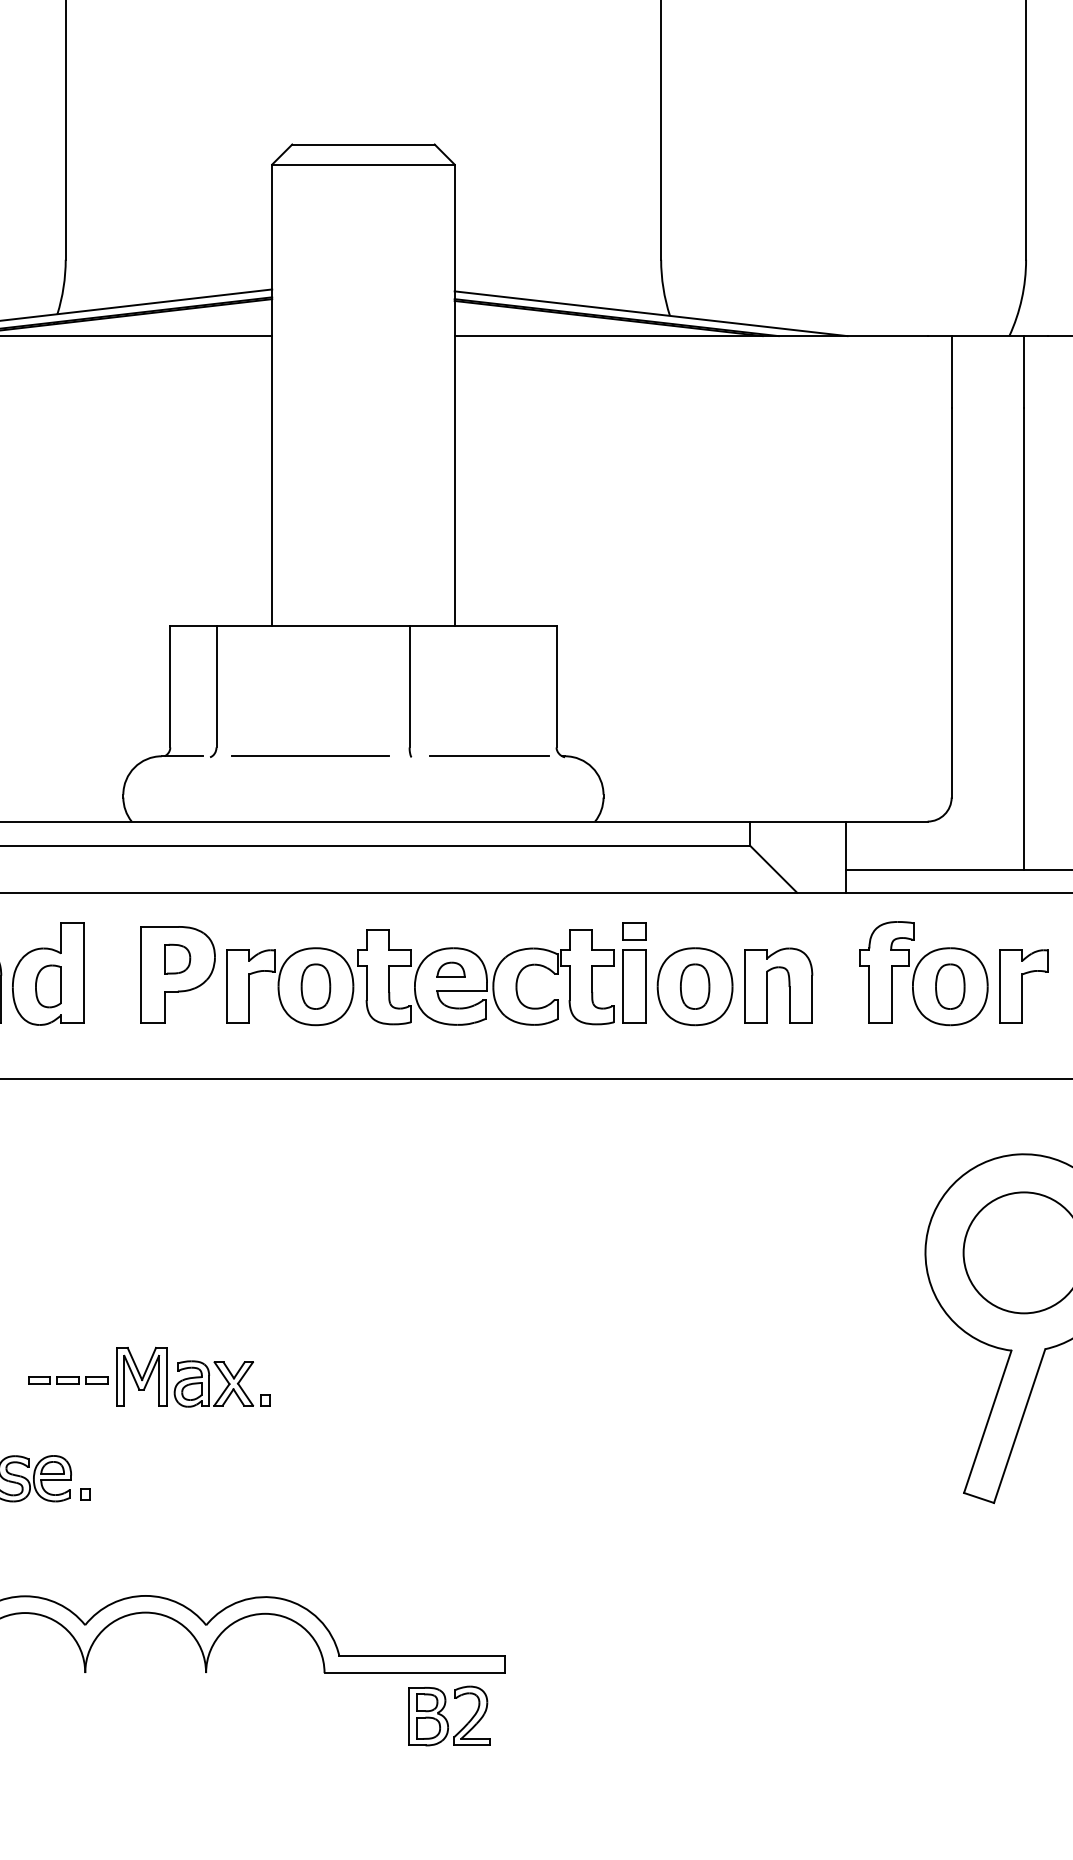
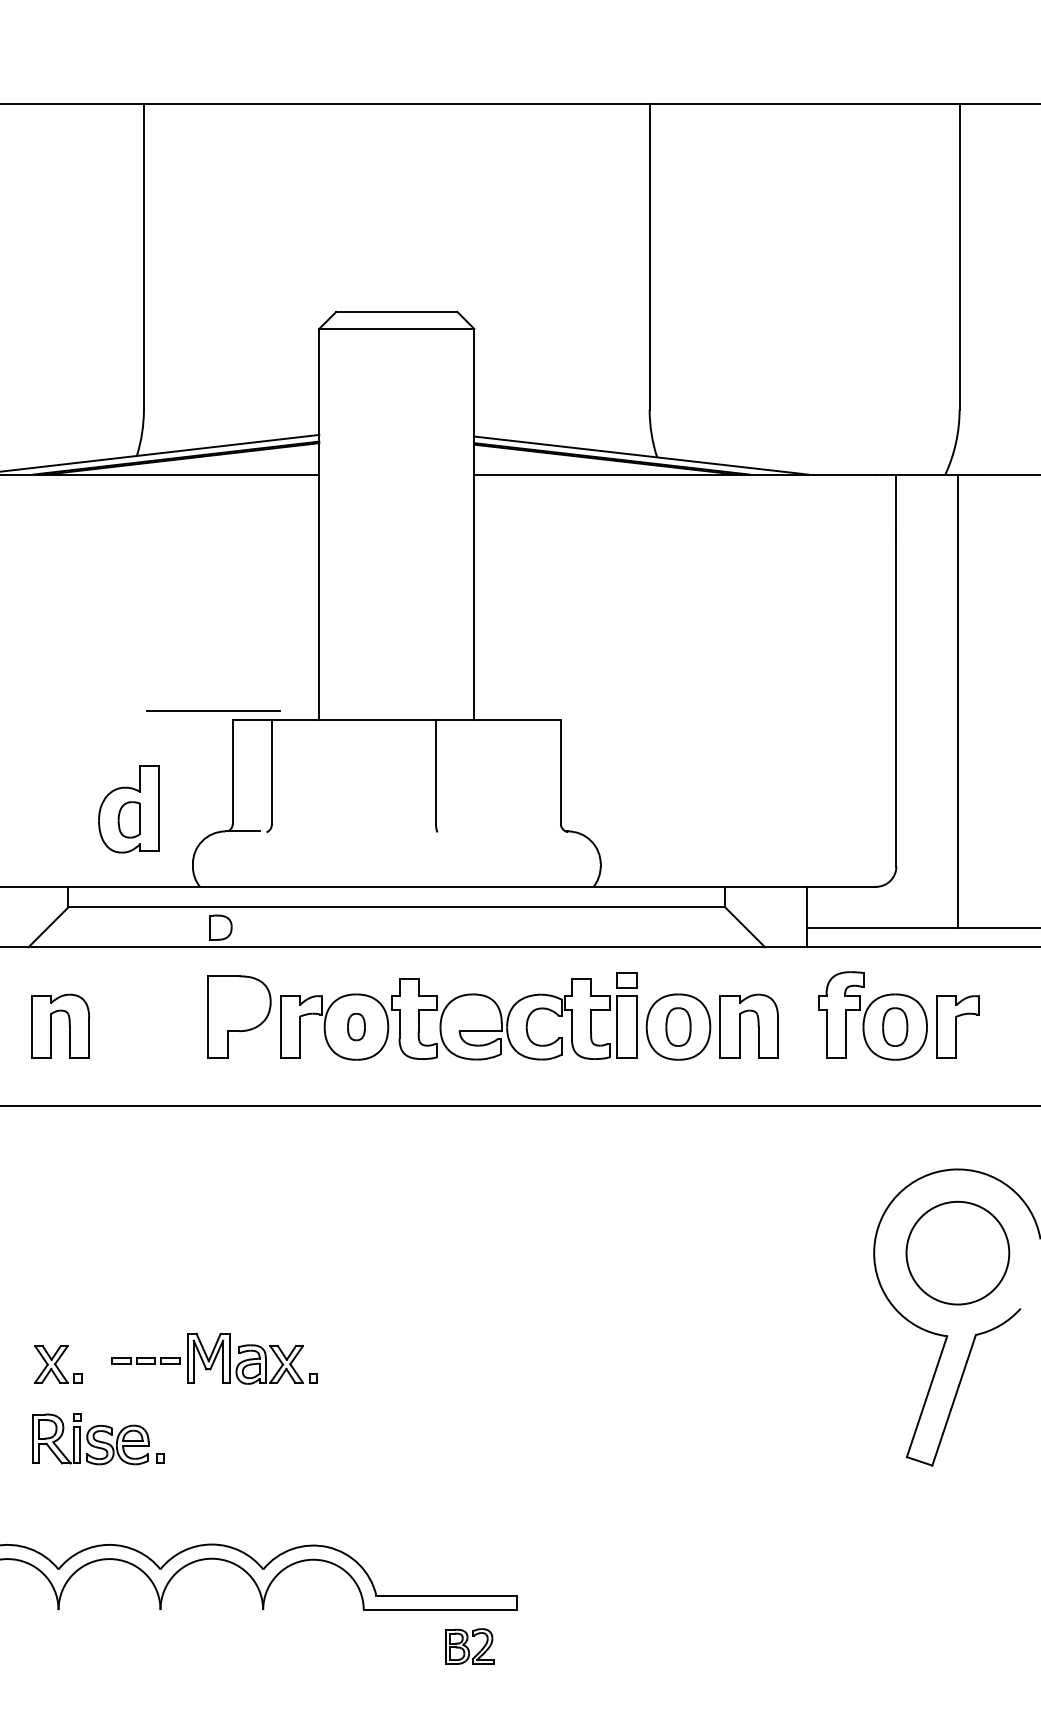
line: (310, 755) -> (213, 710), moved
line: (489, 756) -> (503, 831), removed
part: (177, 958) -> (220, 927), moved
part: (450, 969) -> (470, 1012), removed
part: (47, 974) -> (128, 809), moved
part: (315, 985) -> (356, 1026), size x0.7
part: (449, 1715) -> (469, 1646), size x0.7

